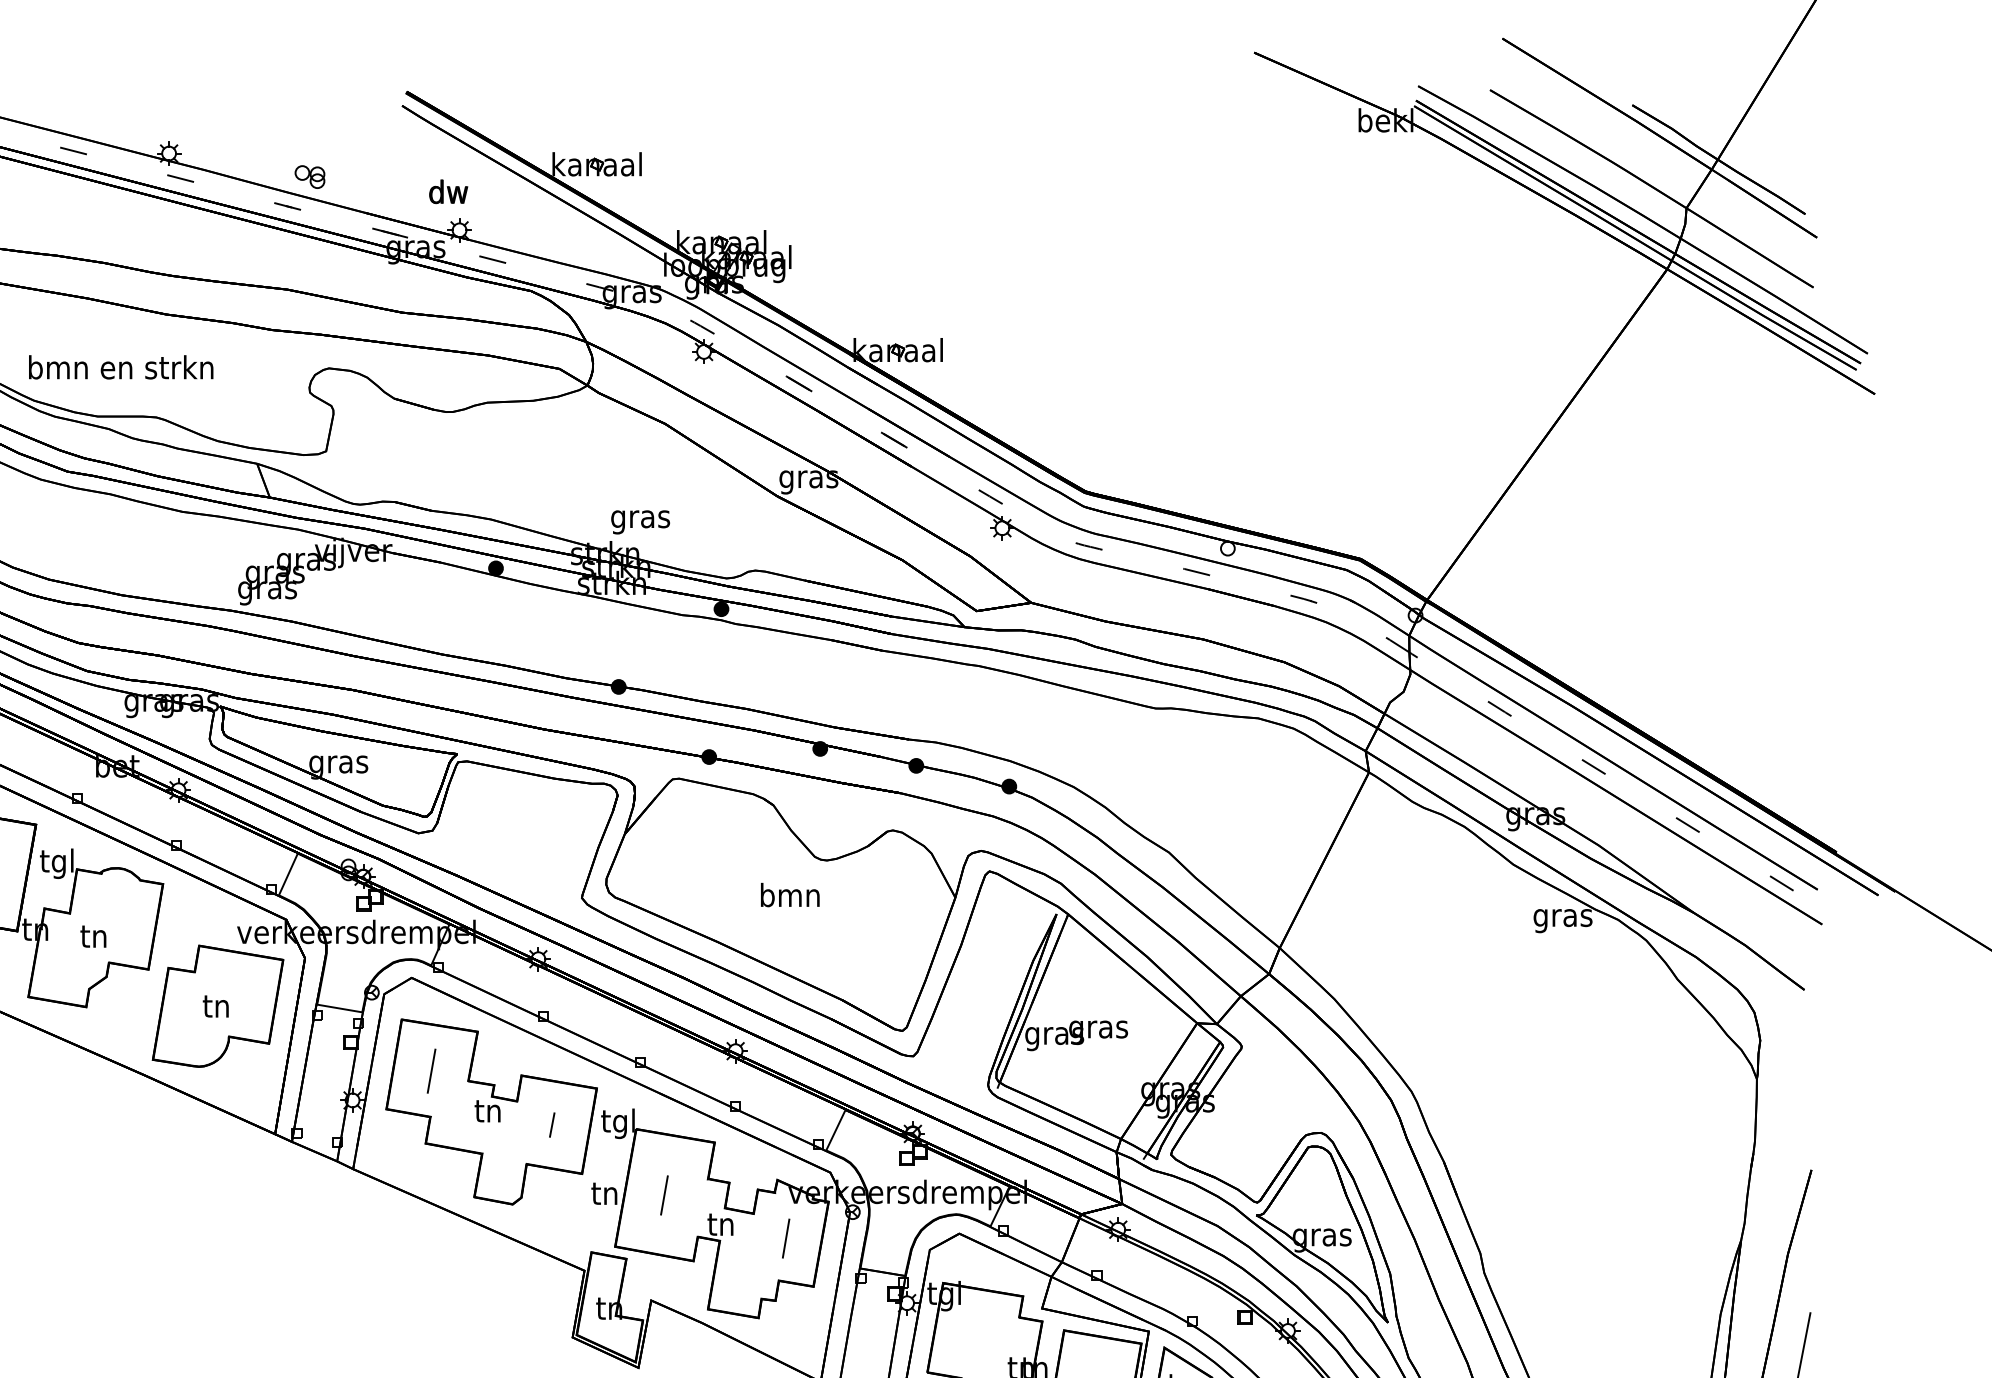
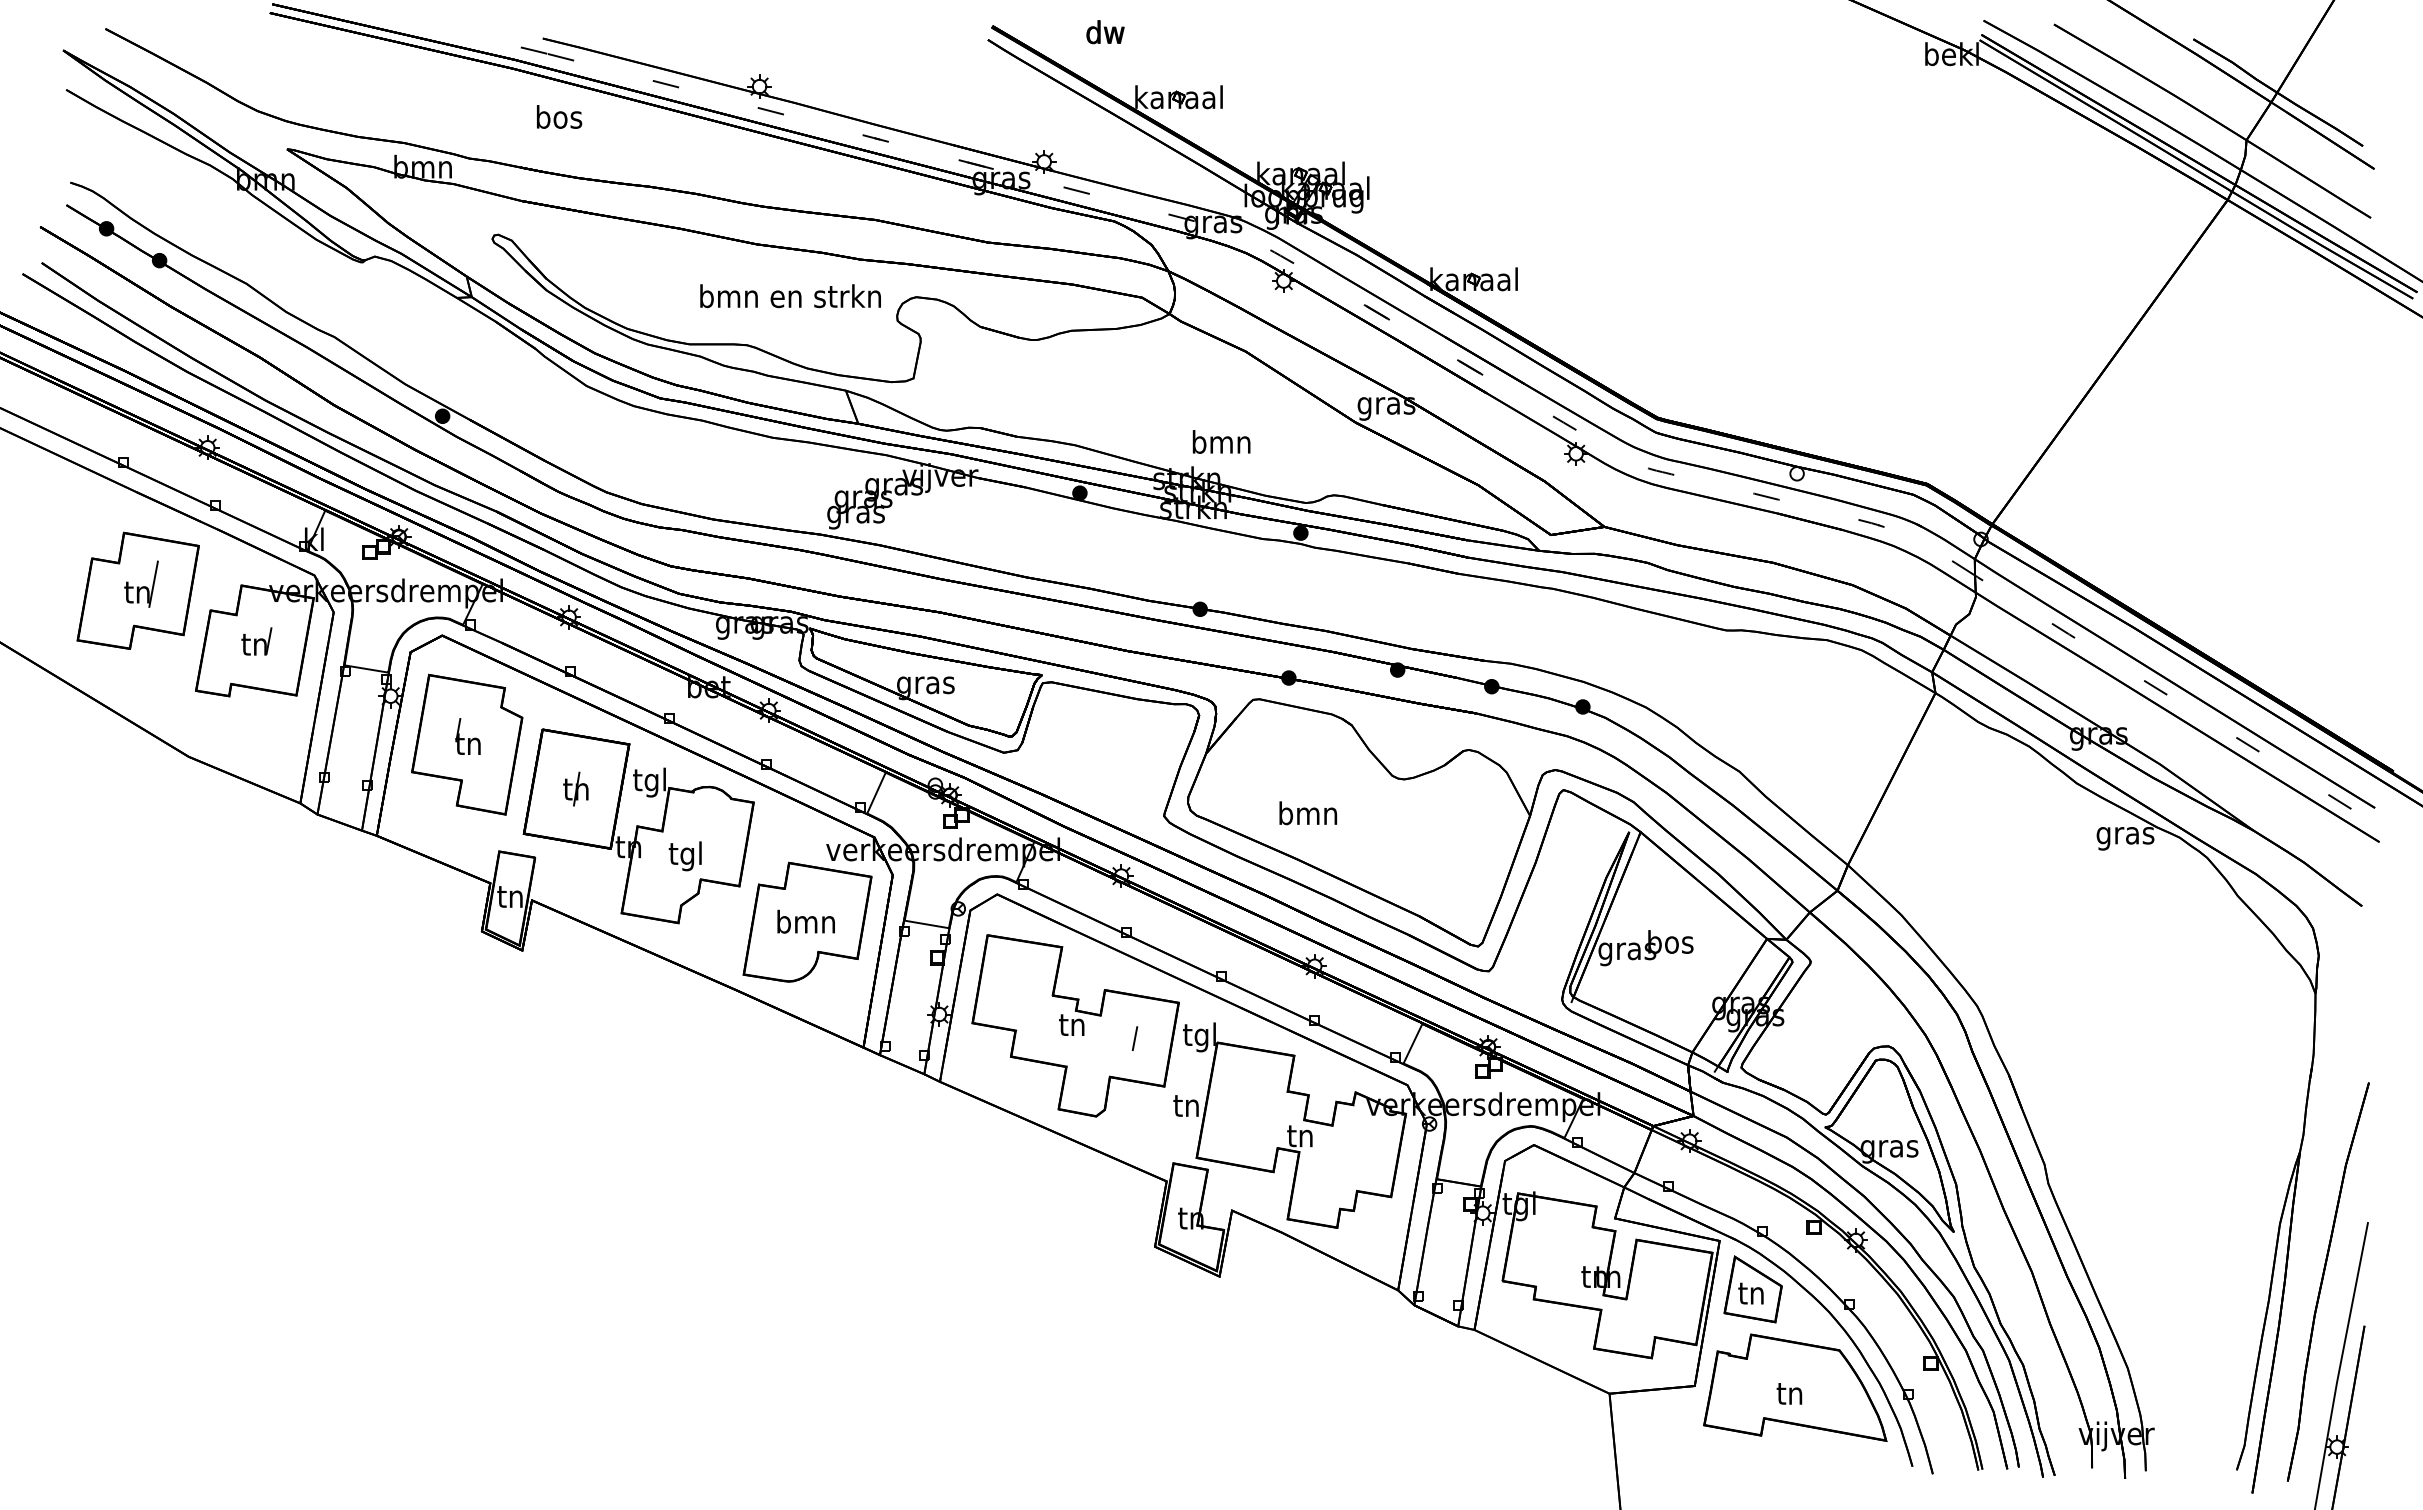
part: (309, 176) -> (897, 109), removed
text: (448, 192) -> (1105, 32), moved
text: (121, 367) -> (790, 296), moved
text: (640, 518) -> (1221, 444), gras -> bmn
text: (790, 895) -> (1308, 813), moved
text: (92, 939) -> (684, 856), tn -> tgl
text: (215, 1005) -> (805, 921), tn -> bmn
text: (1098, 1028) -> (1670, 944), gras -> bos
line: (431, 1070) -> (1016, 985), removed
line: (663, 1195) -> (1244, 1107), removed
line: (786, 1238) -> (1364, 1149), removed

